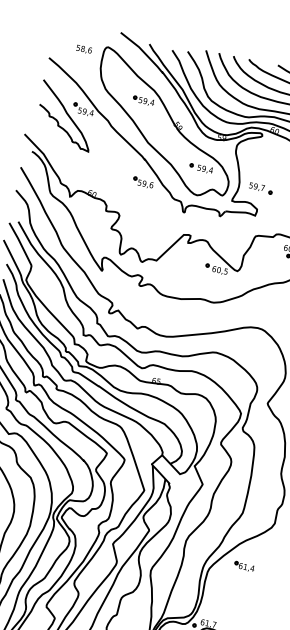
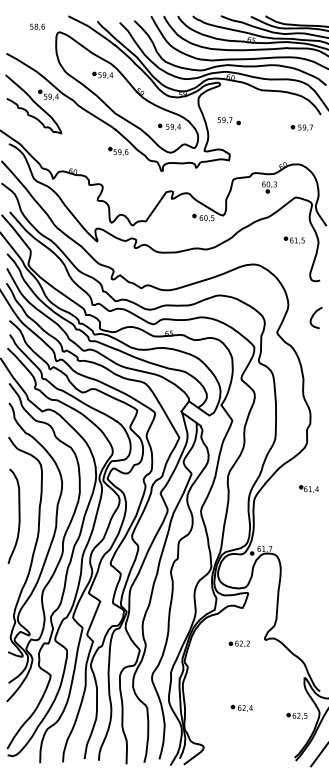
text: (84, 48) -> (37, 26), moved
part: (260, 188) -> (228, 121), moved
part: (243, 565) -> (308, 488), moved

